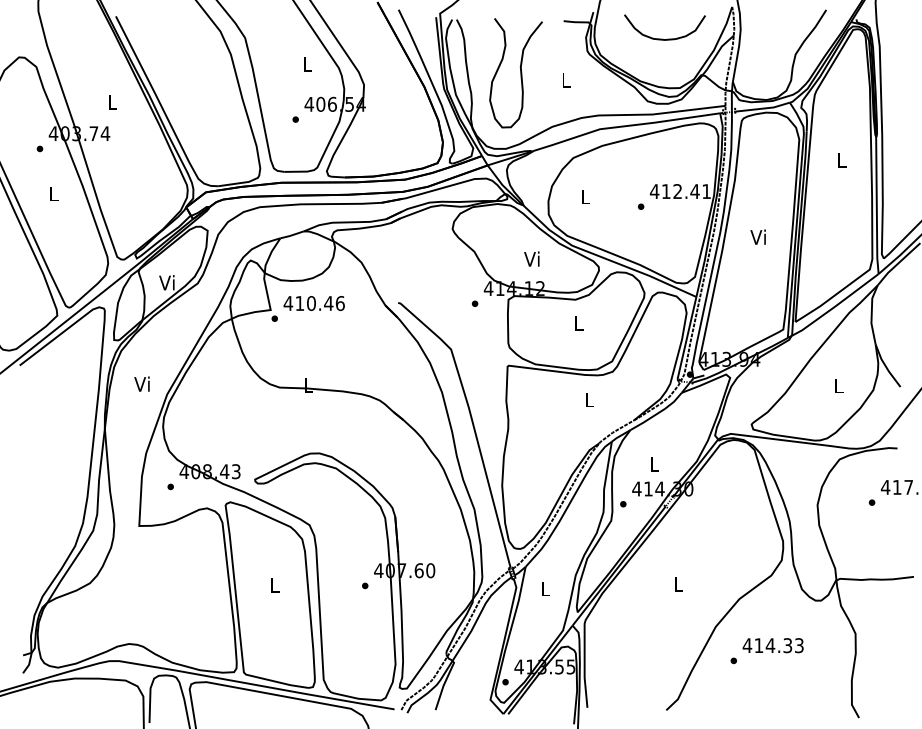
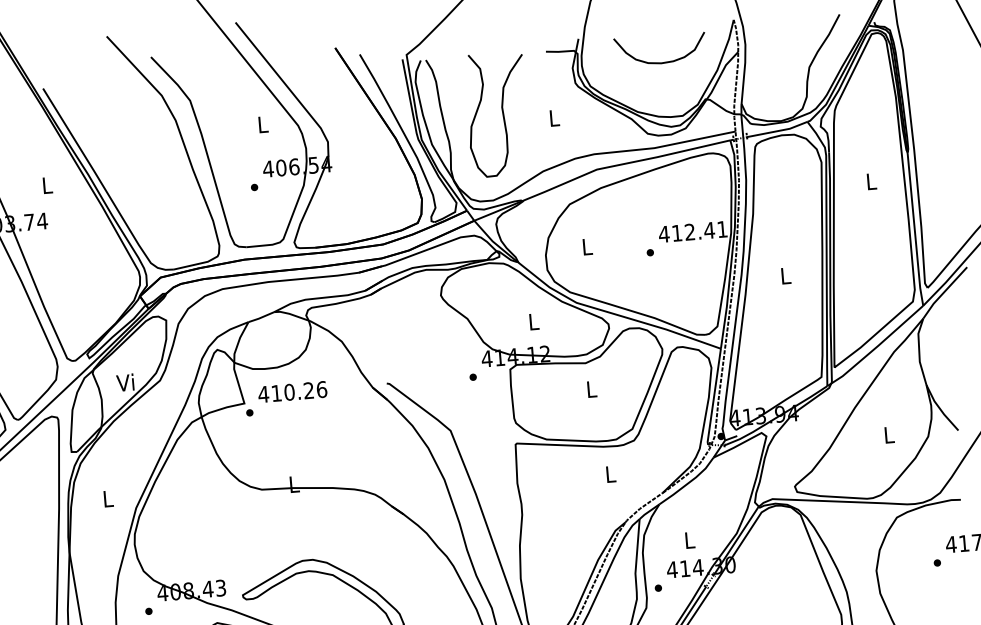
text: (757, 236) -> (783, 275), Vi -> L
text: (531, 258) -> (532, 321), Vi -> L
text: (328, 303) -> (308, 390), 410.46 -> 410.26
text: (141, 383) -> (106, 498), Vi -> L

